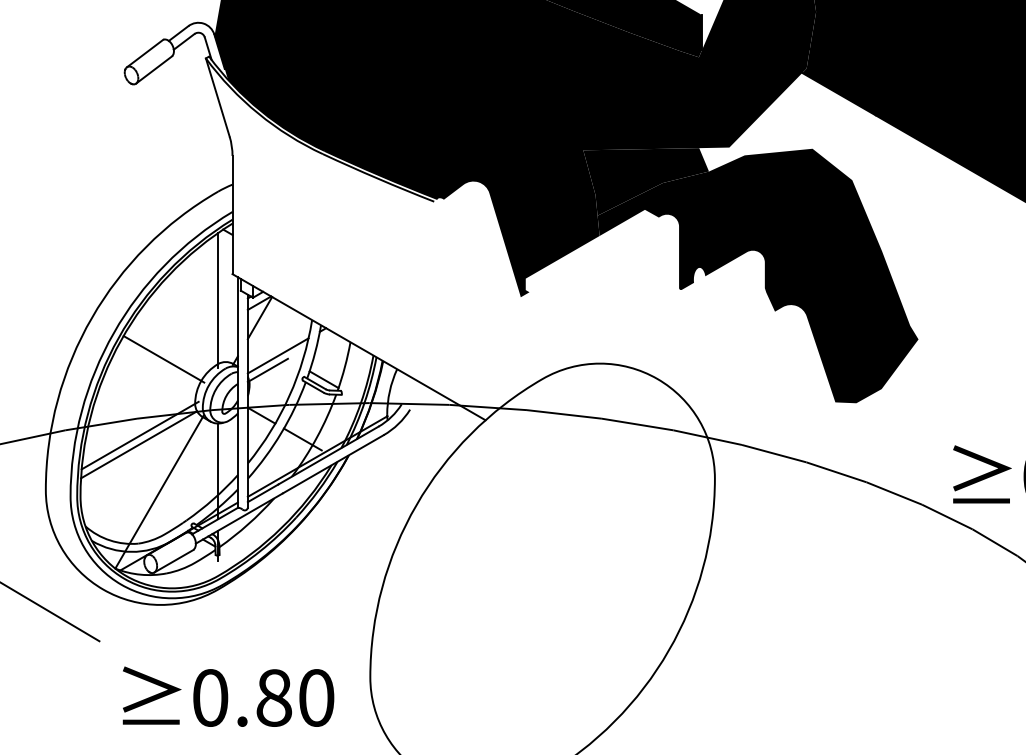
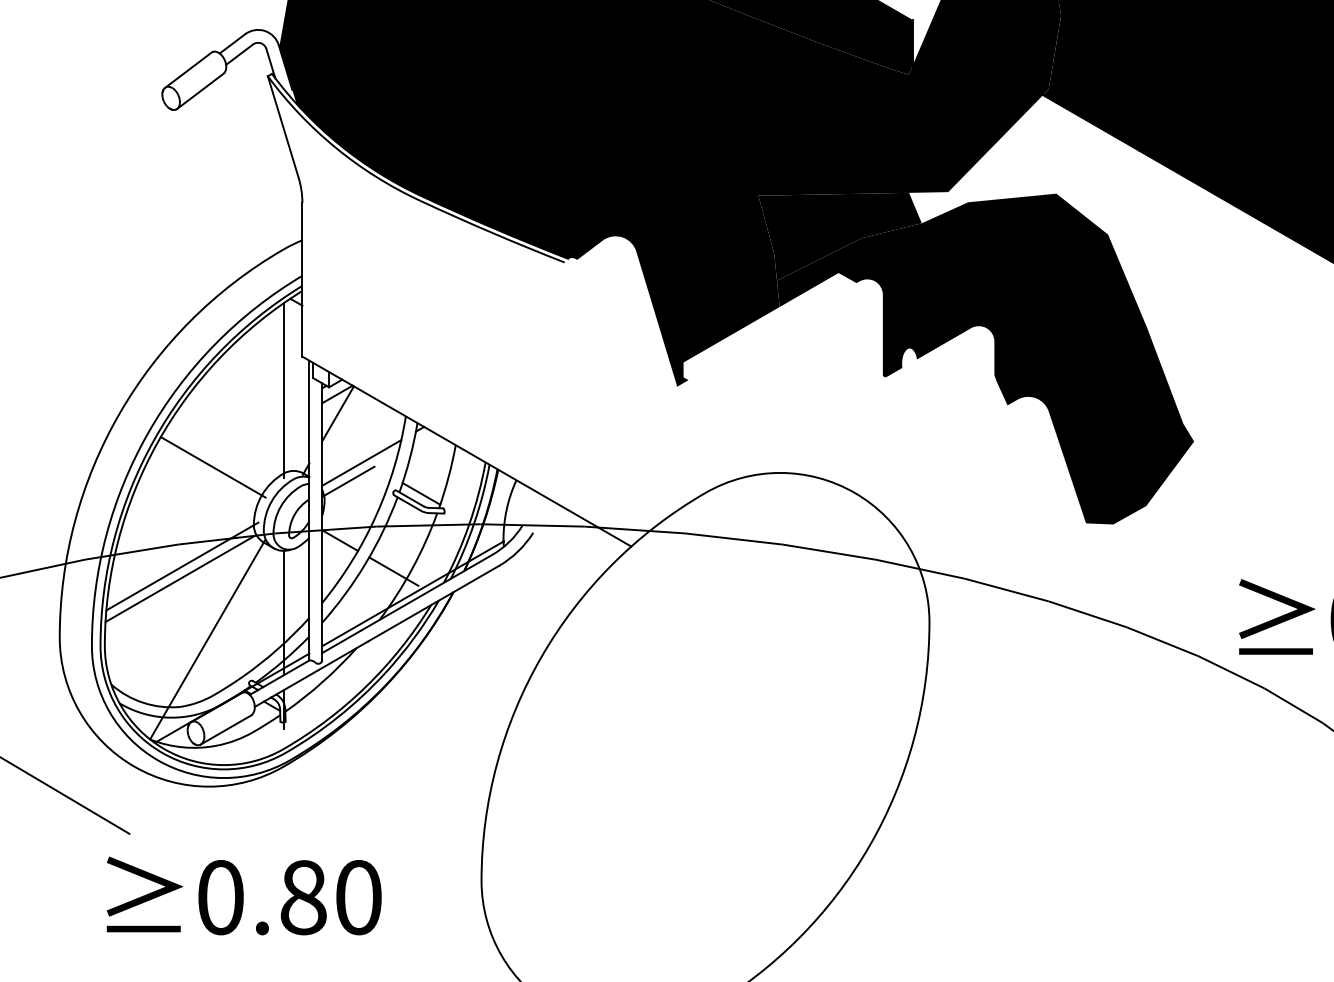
text: (227, 696) -> (243, 895), moved

